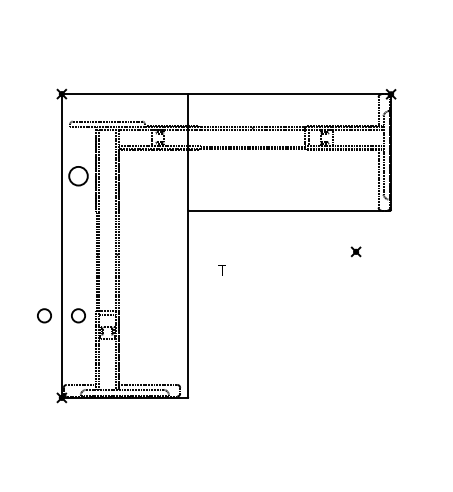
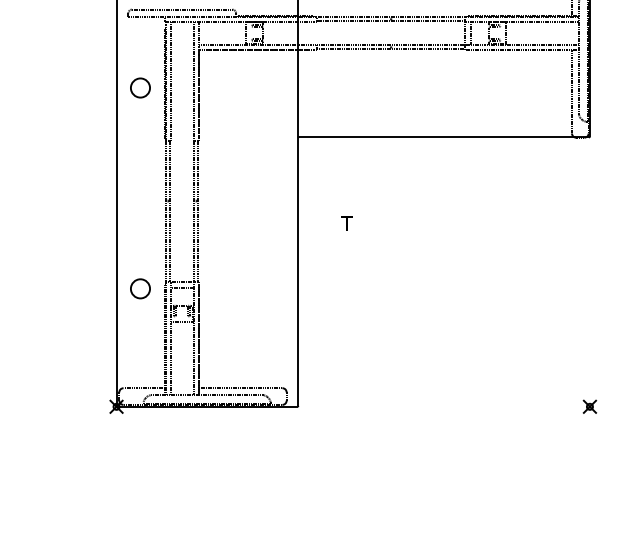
circle: (78, 175) -> (140, 87), size x0.71
part: (355, 251) -> (589, 406), moved
circle: (44, 315) -> (91, 288), removed

